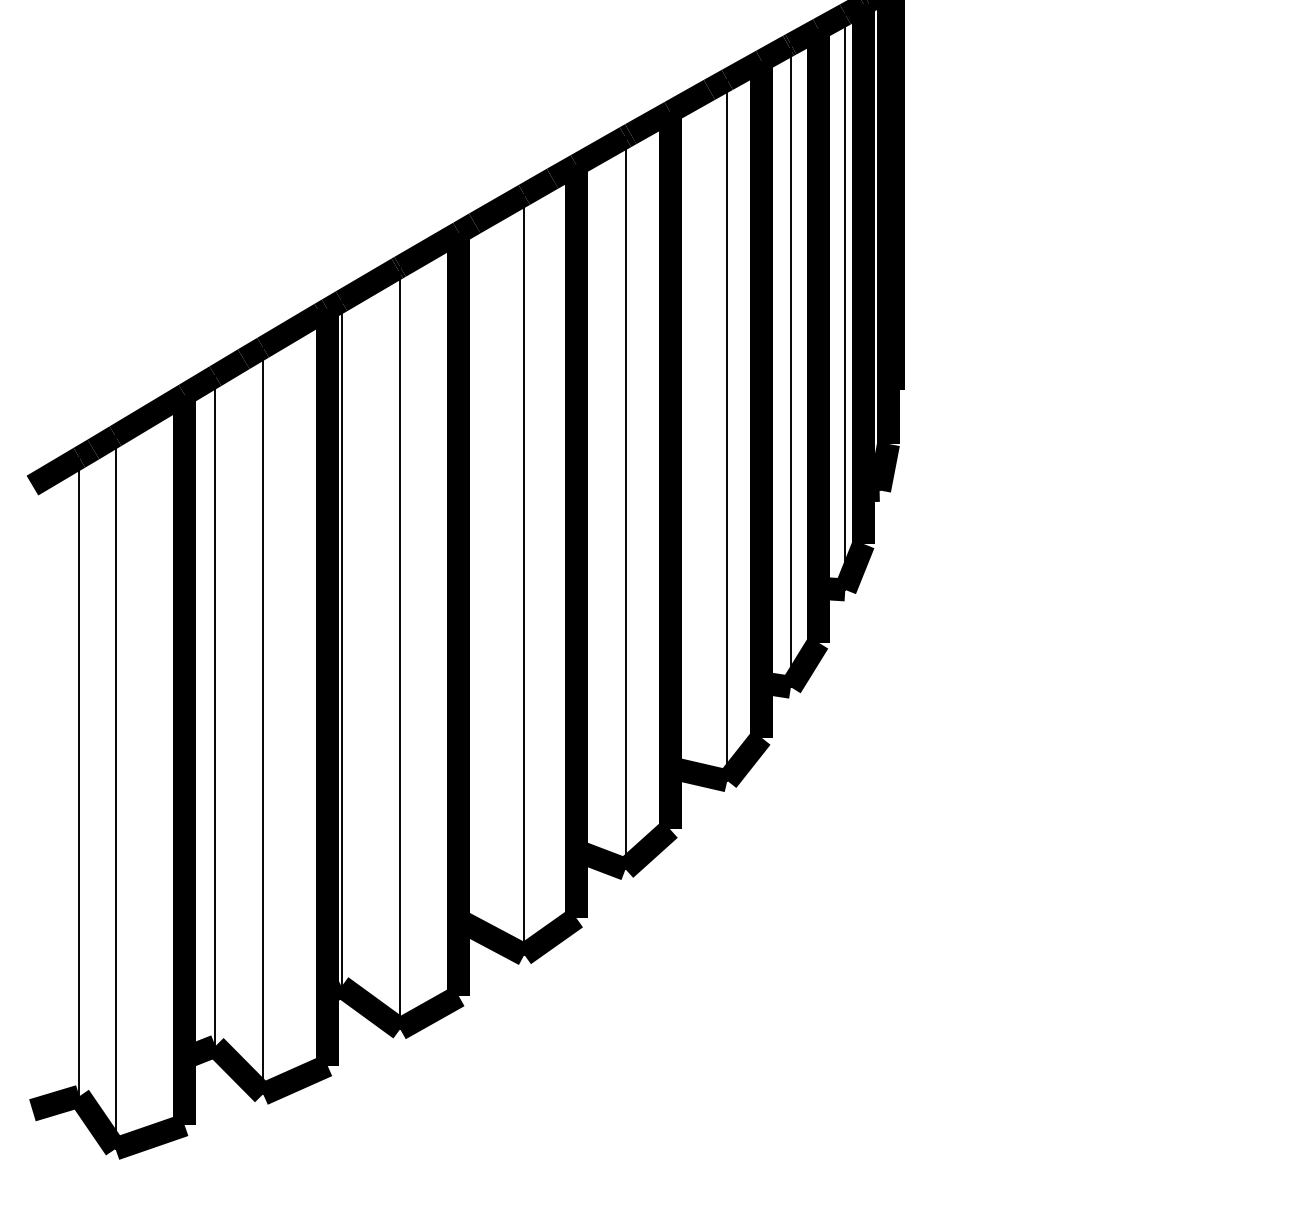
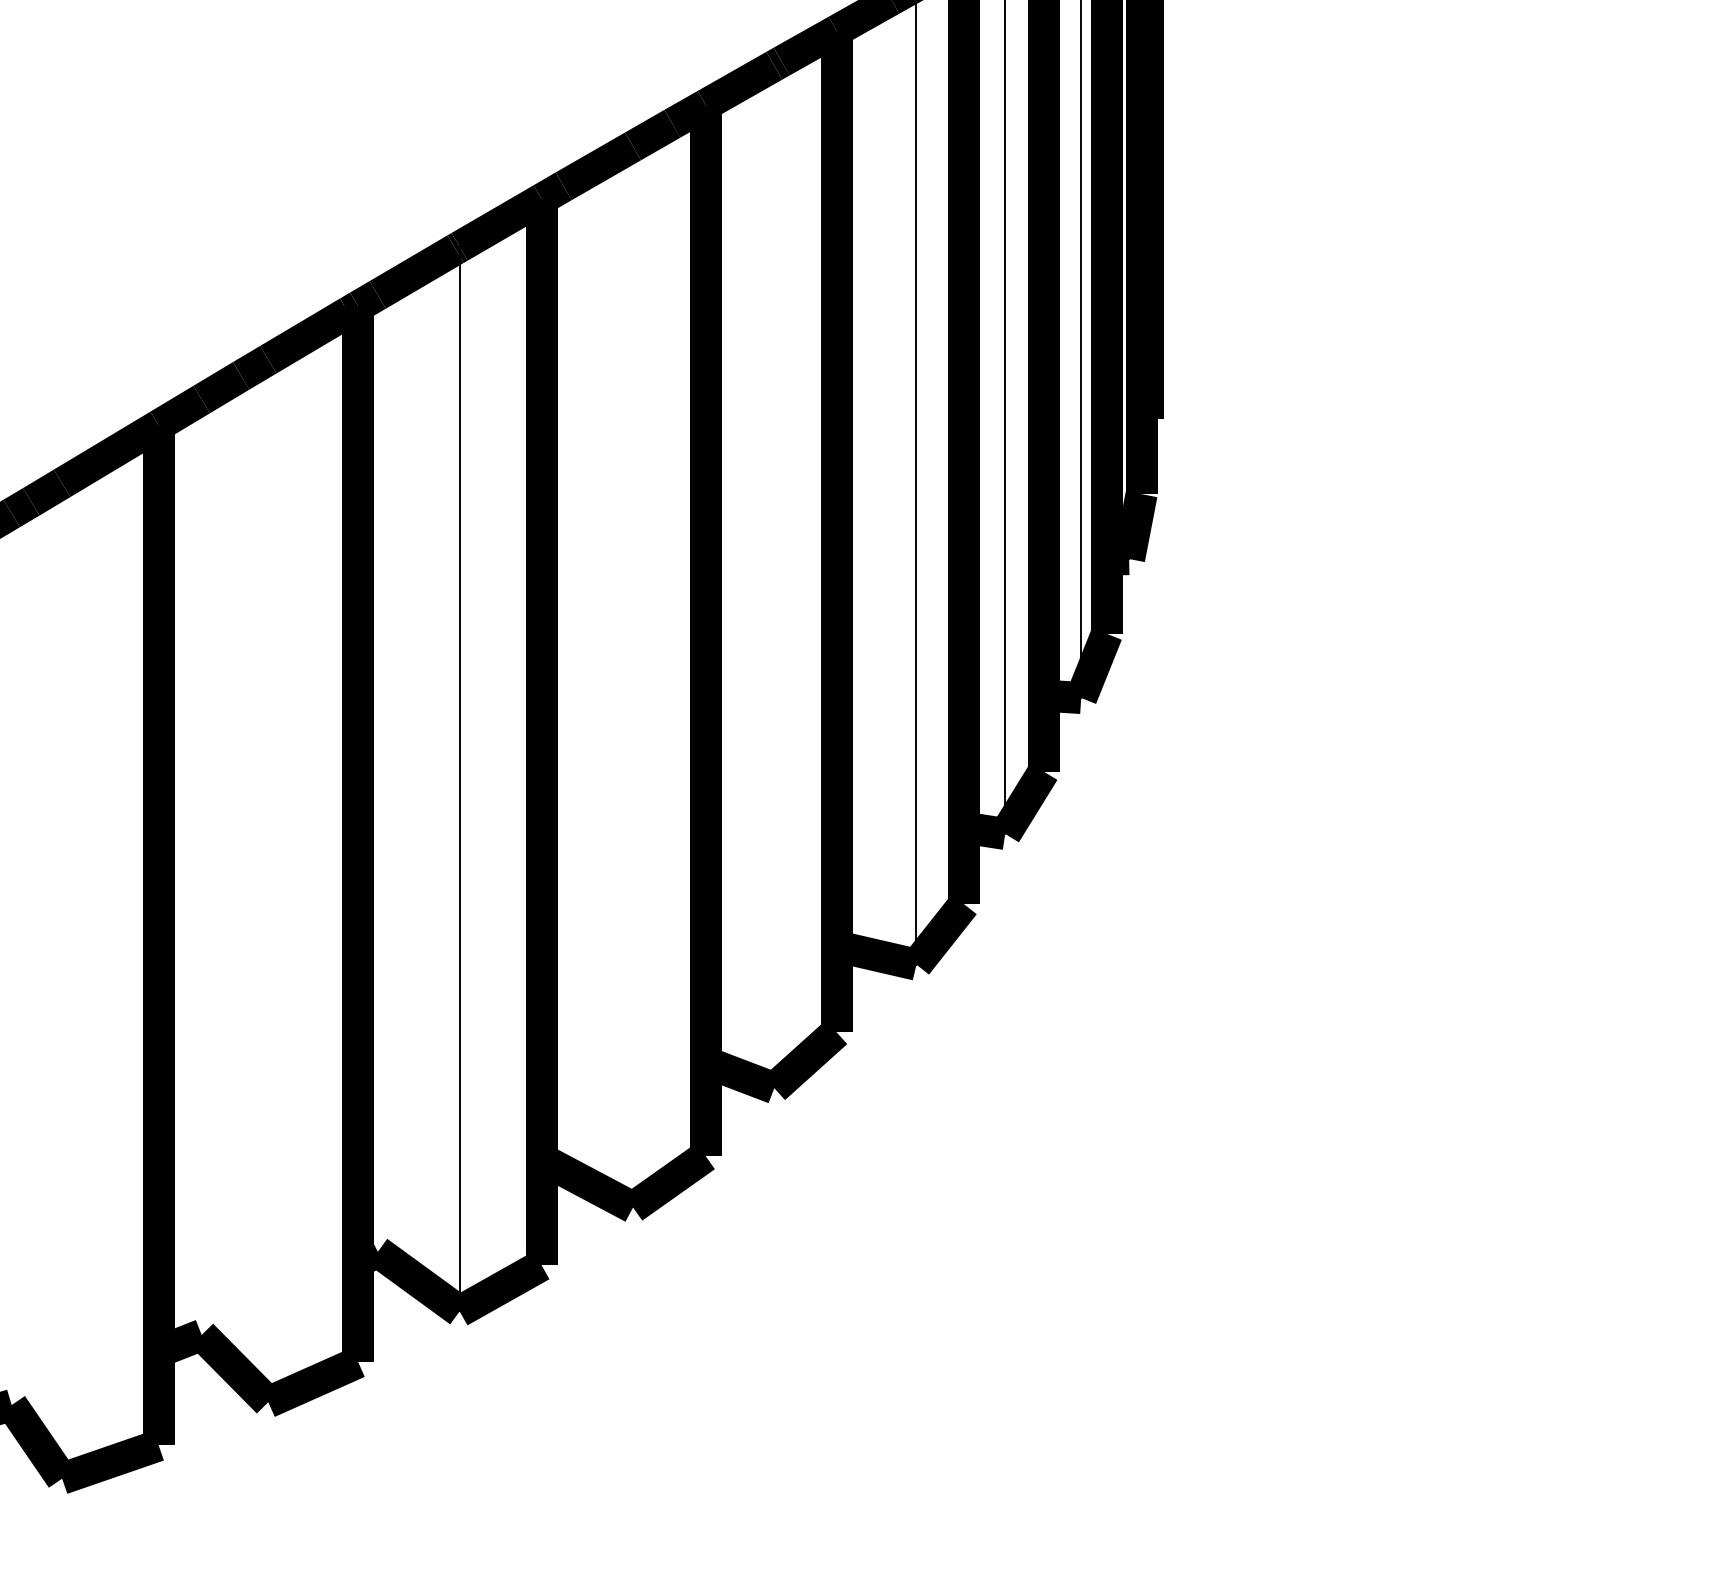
line: (625, 503) -> (774, 577), removed
line: (524, 574) -> (633, 676), removed
line: (341, 643) -> (377, 772), removed
line: (215, 711) -> (201, 867), removed
line: (263, 720) -> (268, 880), removed
line: (79, 776) -> (11, 958), removed
line: (115, 792) -> (62, 980), removed

